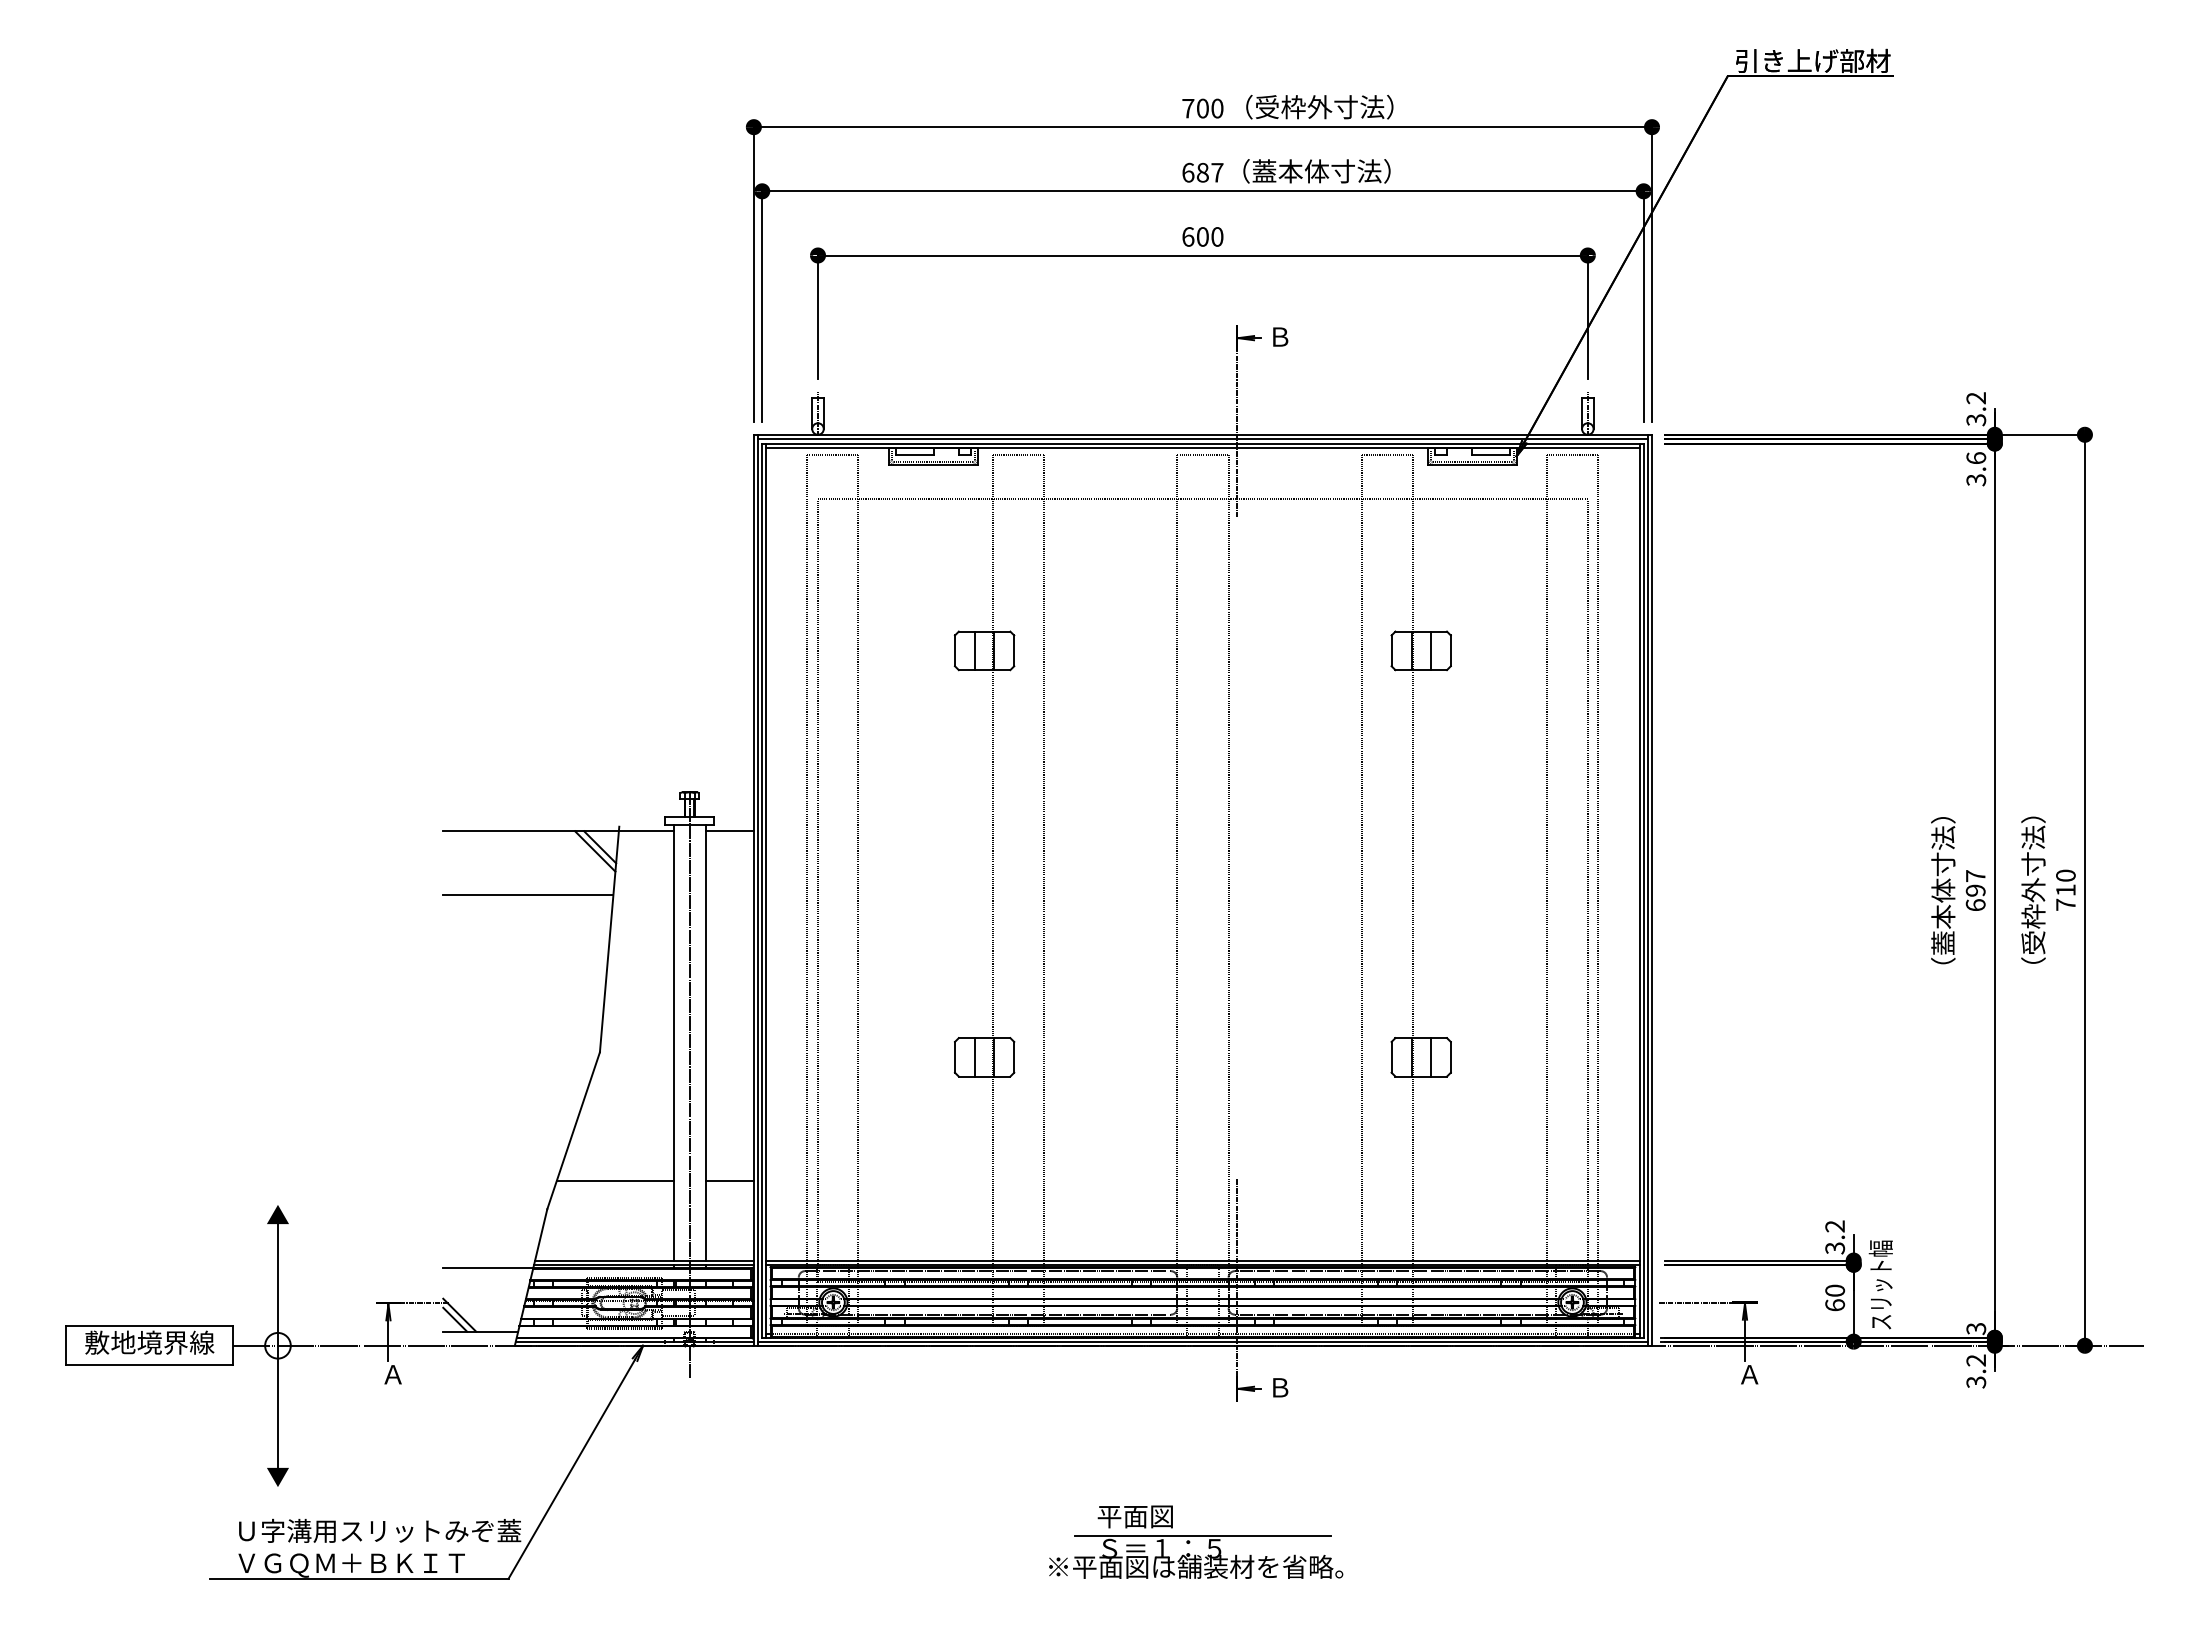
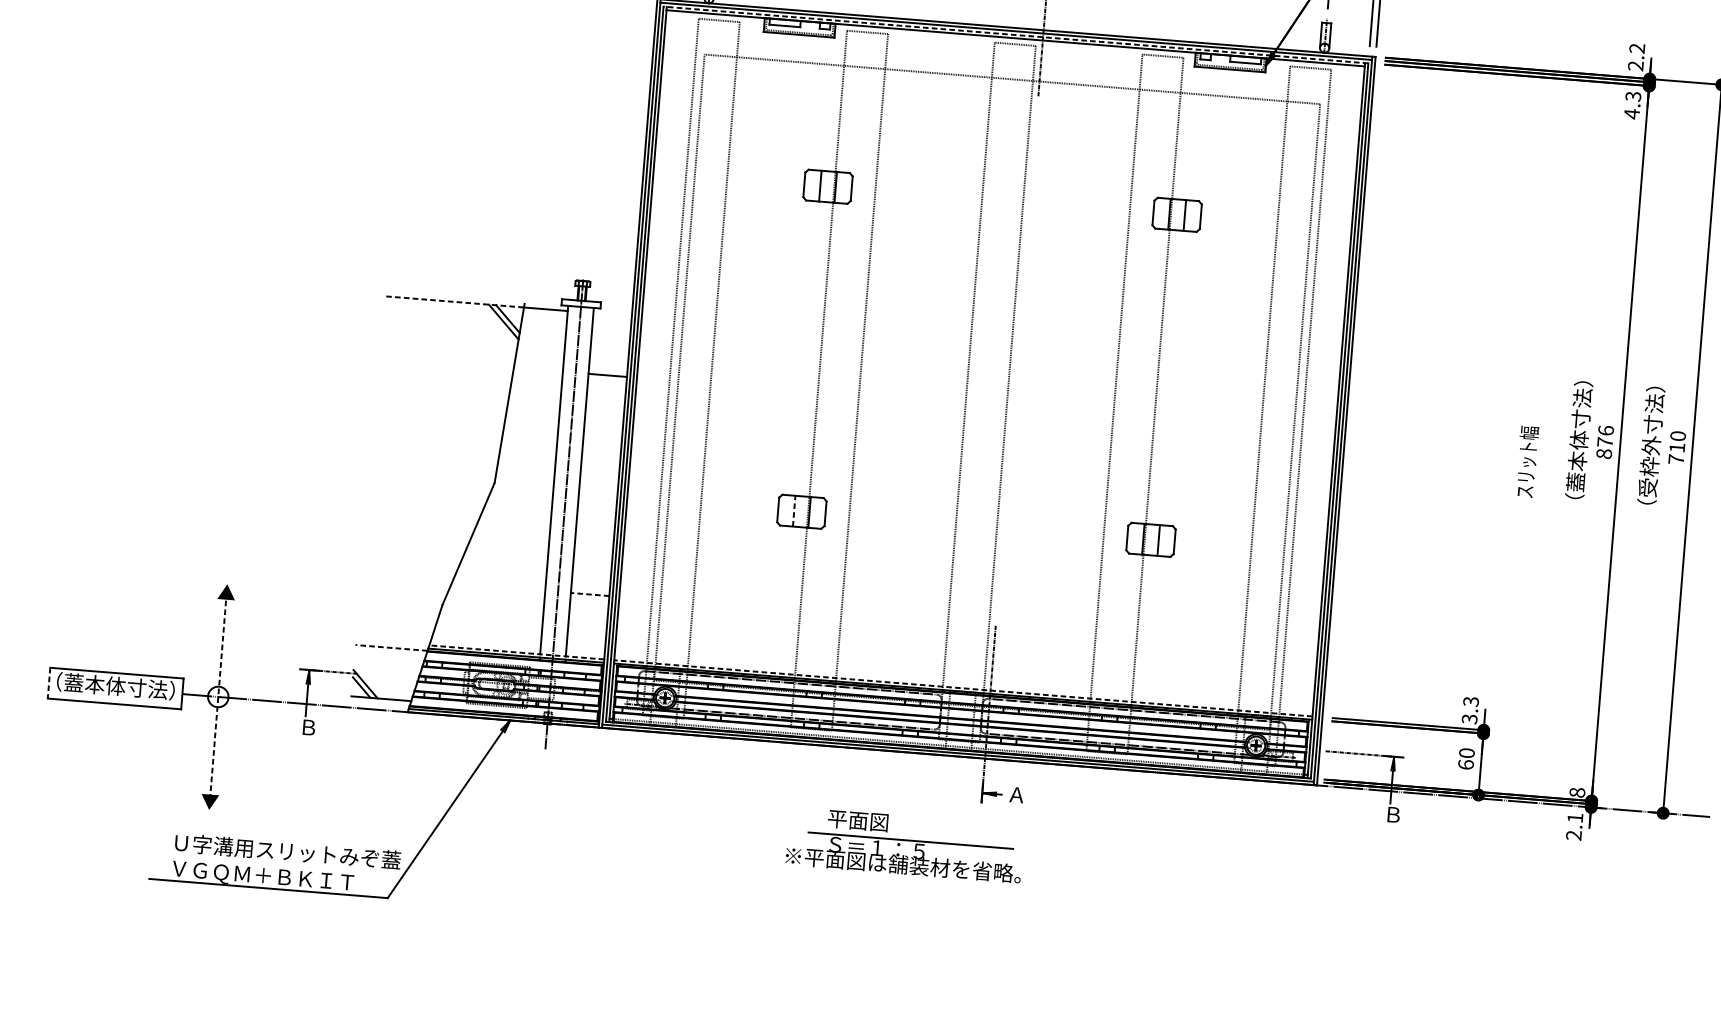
text: (1976, 420) -> (1635, 66), 3.2 -> 2.2
line: (1202, 443) -> (1015, 34), solid -> dashed
text: (1976, 469) -> (1632, 105), 3.6 -> 4.3
line: (530, 831) -> (453, 302), solid -> dashed
line: (729, 831) -> (607, 375), moved
text: (1975, 890) -> (1604, 442), 697 -> 876
line: (528, 895) -> (447, 353), removed
line: (974, 1056) -> (793, 510), solid -> dashed
line: (614, 1181) -> (497, 587), removed
line: (729, 1181) -> (589, 594), solid -> dashed
text: (1835, 1226) -> (1471, 701), 3.2 -> 3.3
line: (643, 1260) -> (516, 652), solid -> dashed
line: (1202, 1260) -> (963, 688), solid -> dashed
line: (487, 1267) -> (390, 647), solid -> dashed
text: (1880, 1284) -> (1526, 461), moved
text: (1976, 1328) -> (1577, 792), 3 -> 8
text: (149, 1342) -> (115, 686), 敷地境界線 -> （蓋本体寸法）
line: (277, 1345) -> (217, 696), solid -> dashed
line: (66, 1346) -> (49, 683), solid -> dashed
text: (1976, 1371) -> (1574, 826), 3.2 -> 2.1
text: (392, 1374) -> (308, 727), Ａ -> Ｂ
text: (1749, 1374) -> (1393, 814), Ａ -> Ｂ
text: (1279, 1387) -> (1016, 794), Ｂ -> Ａ
part: (1196, 1541) -> (905, 844), moved

